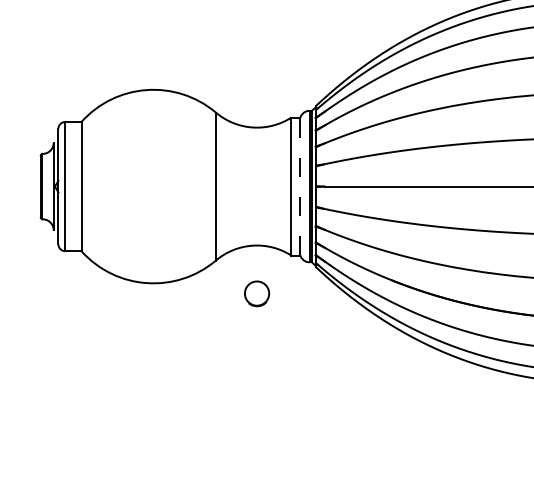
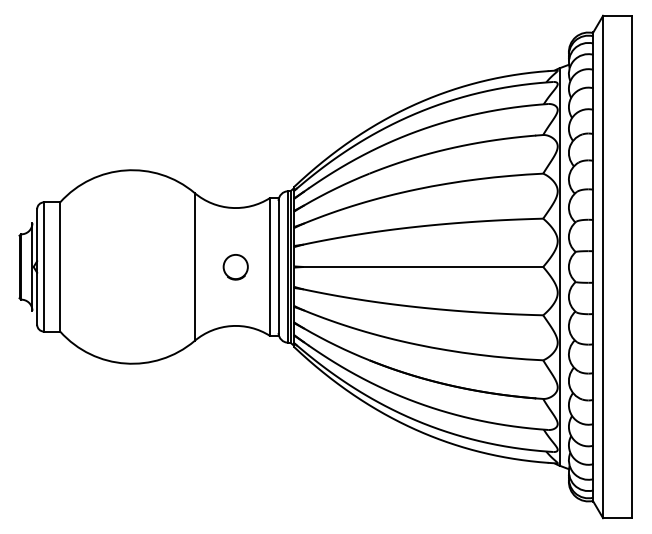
line: (299, 186) -> (278, 266), dashed -> solid
circle: (256, 294) -> (235, 267), moved

